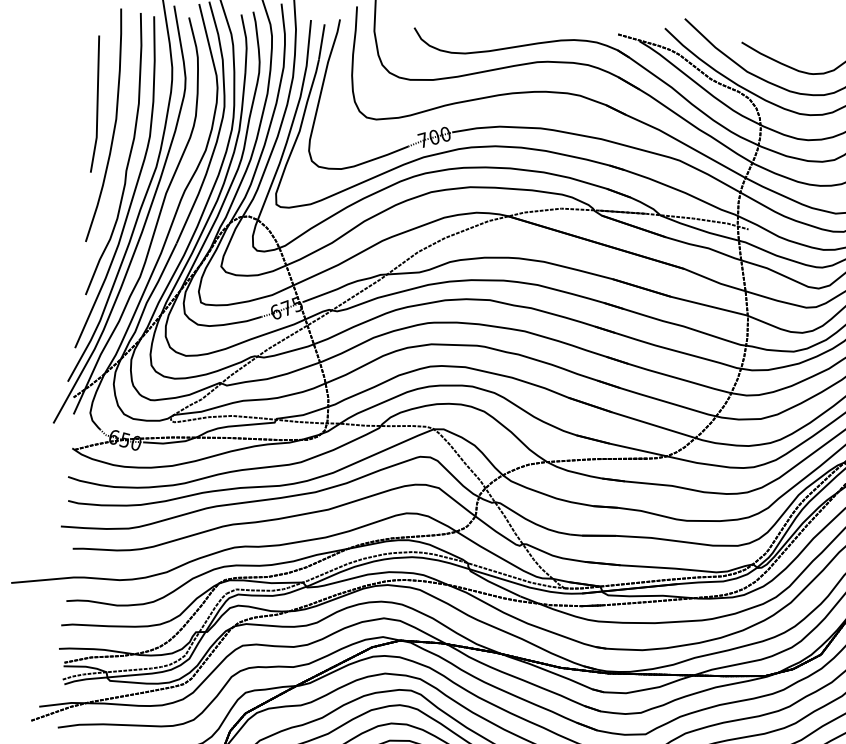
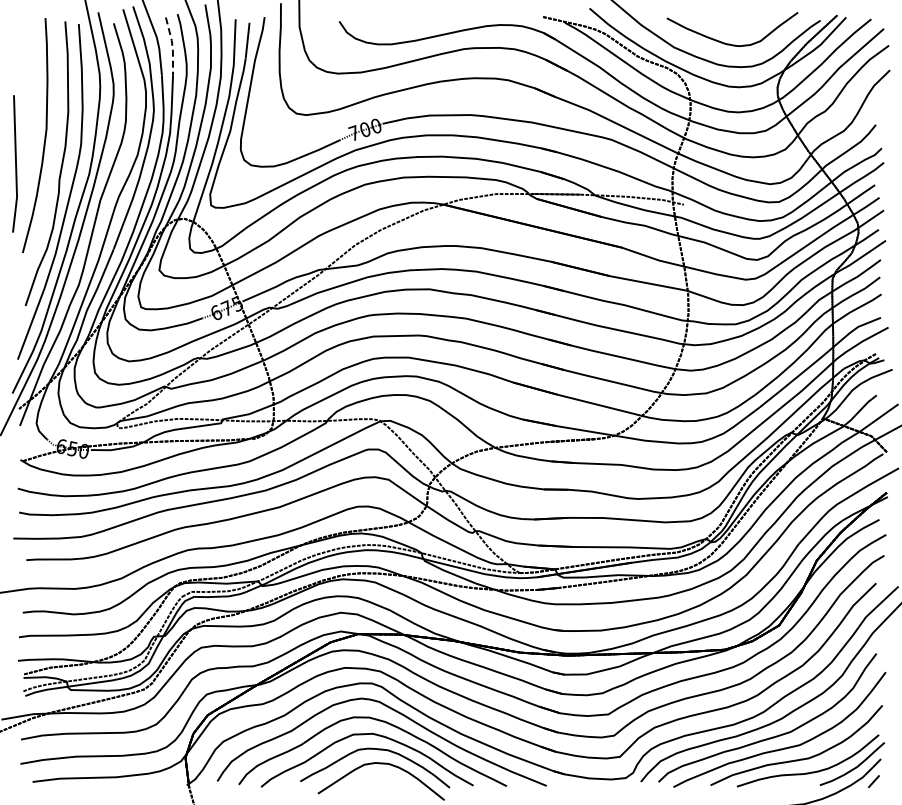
line: (246, 43) -> (172, 46), solid -> dashed
line: (97, 103) -> (15, 163), moved

